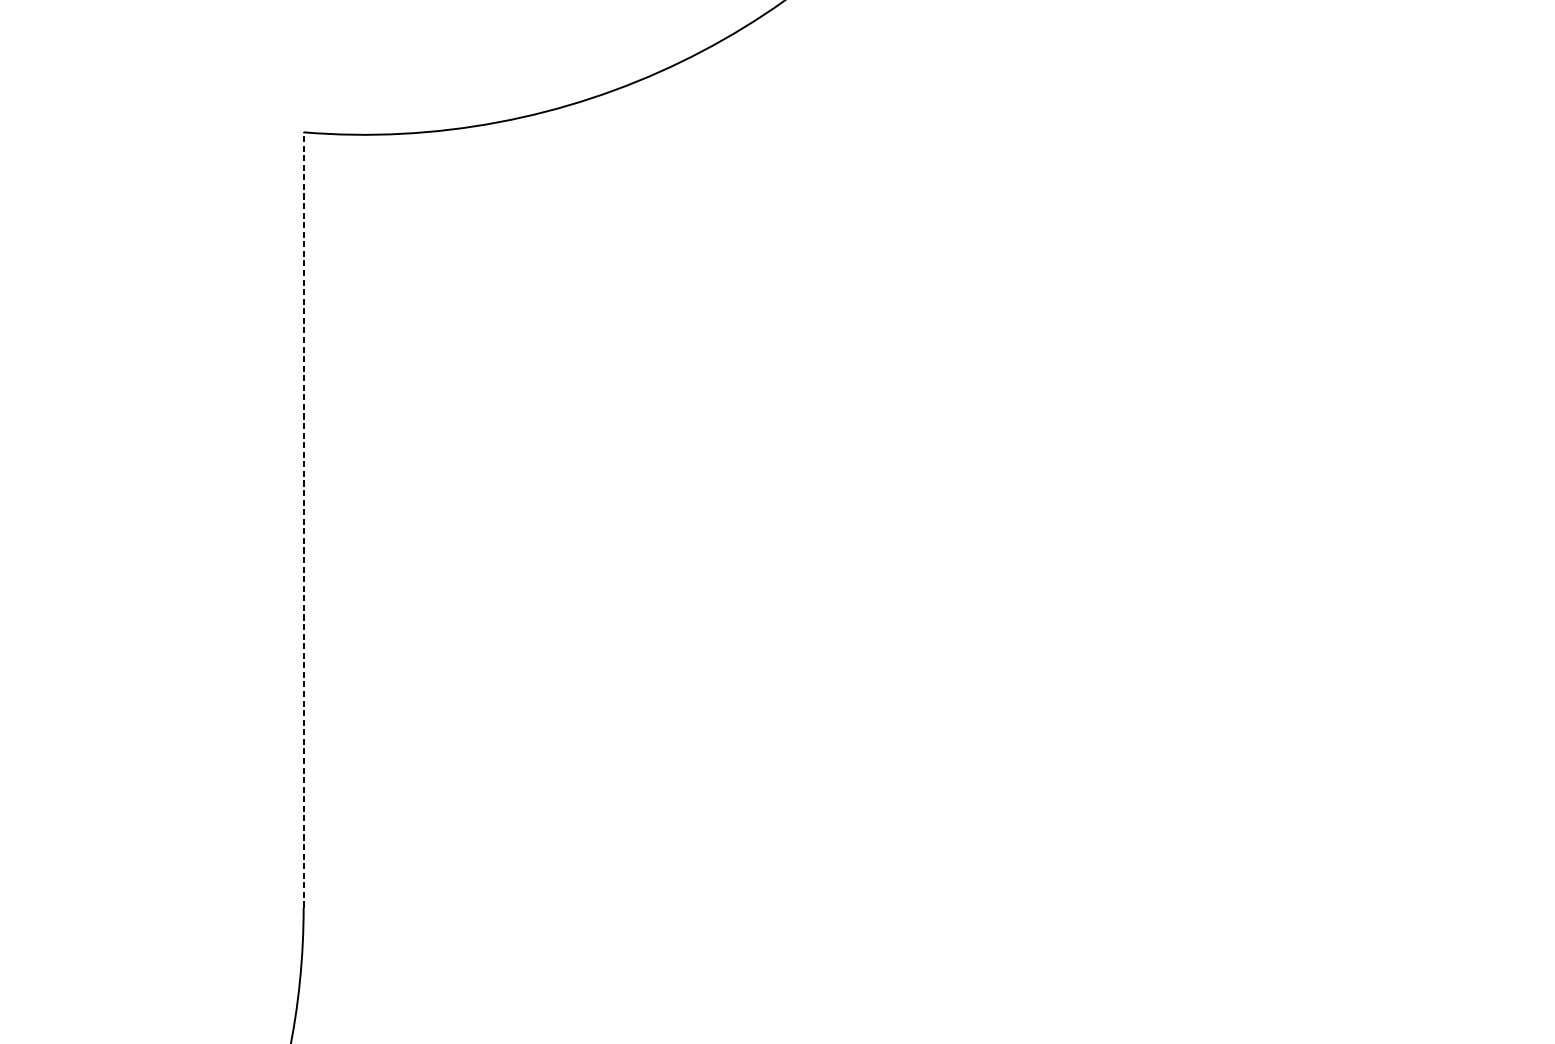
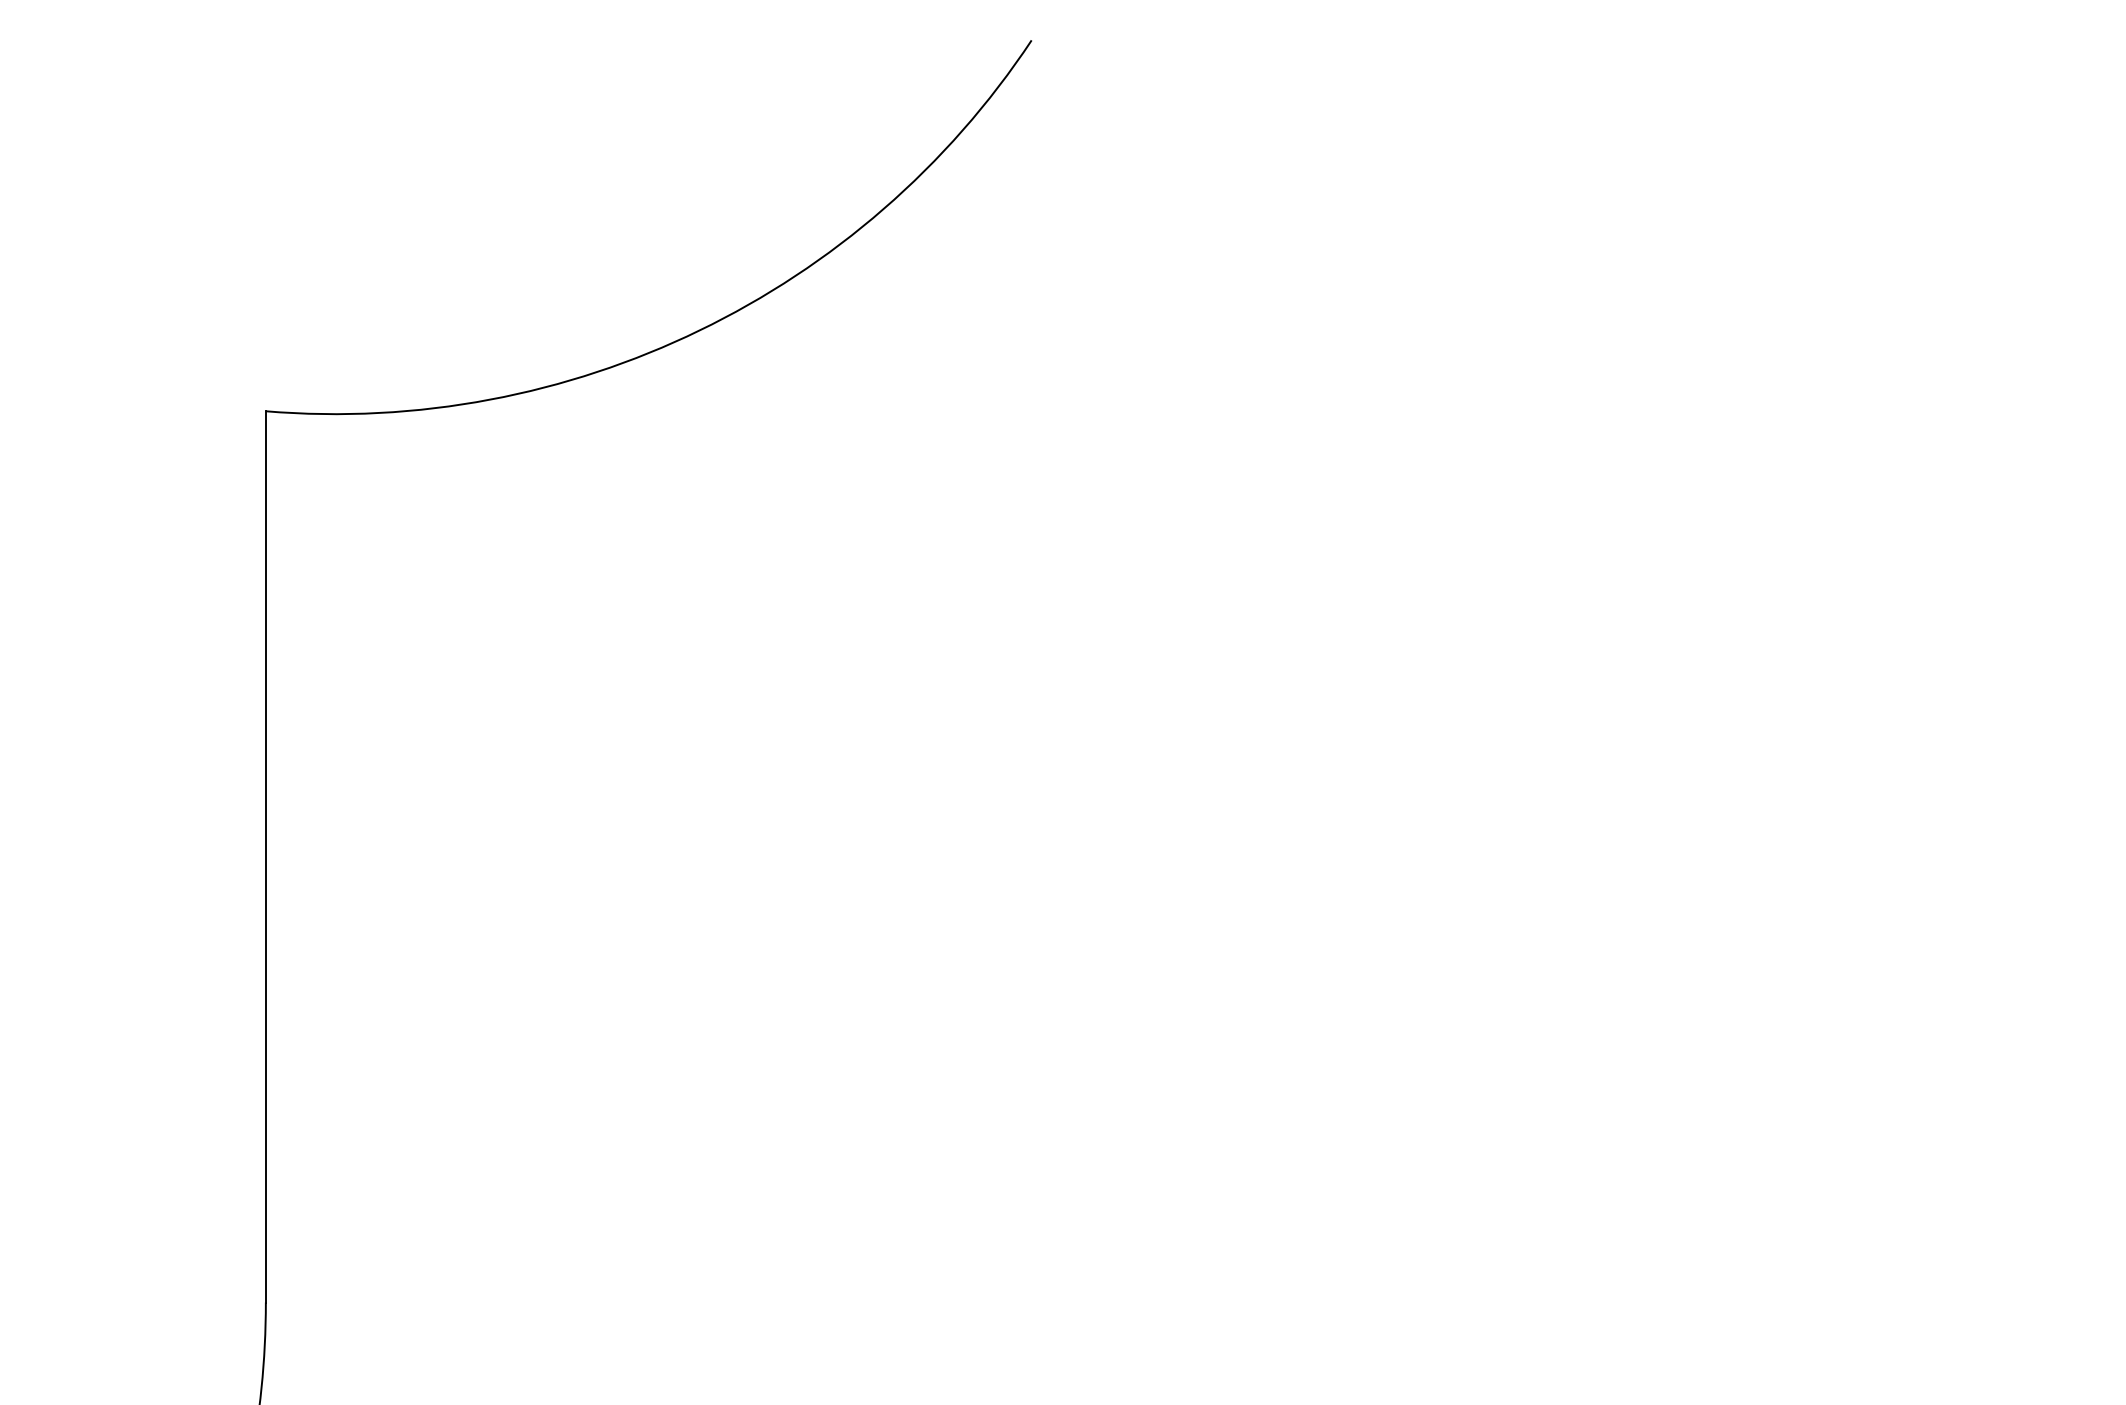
line: (303, 519) -> (265, 856), dashed -> solid

